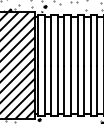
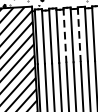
line: (64, 40) -> (65, 35), solid -> dashed
line: (77, 40) -> (79, 34), solid -> dashed

